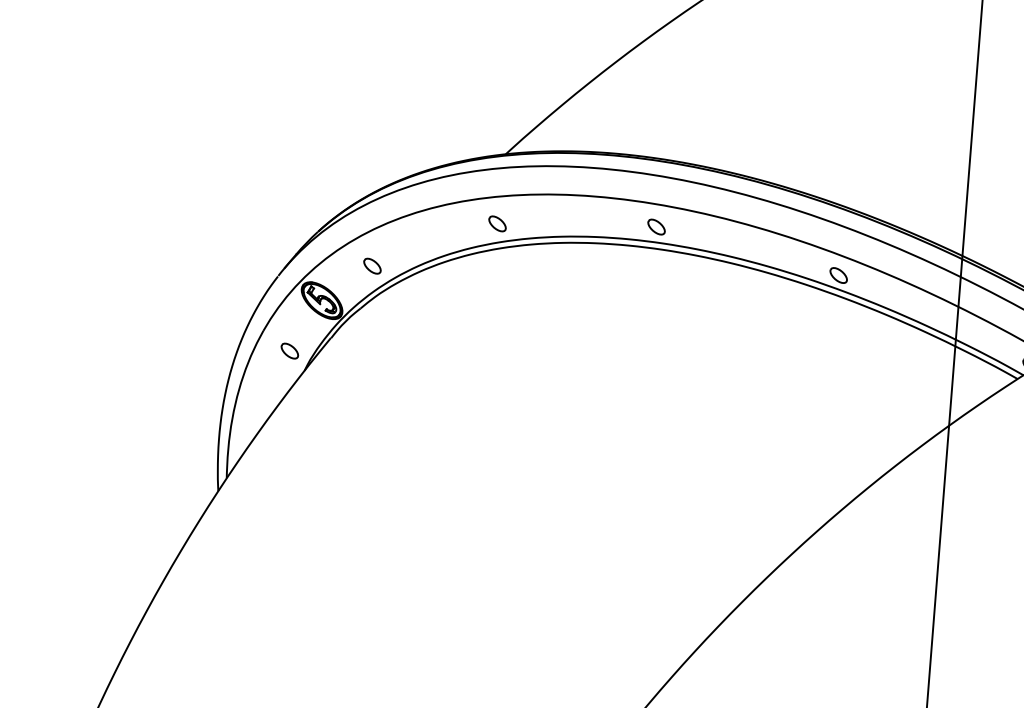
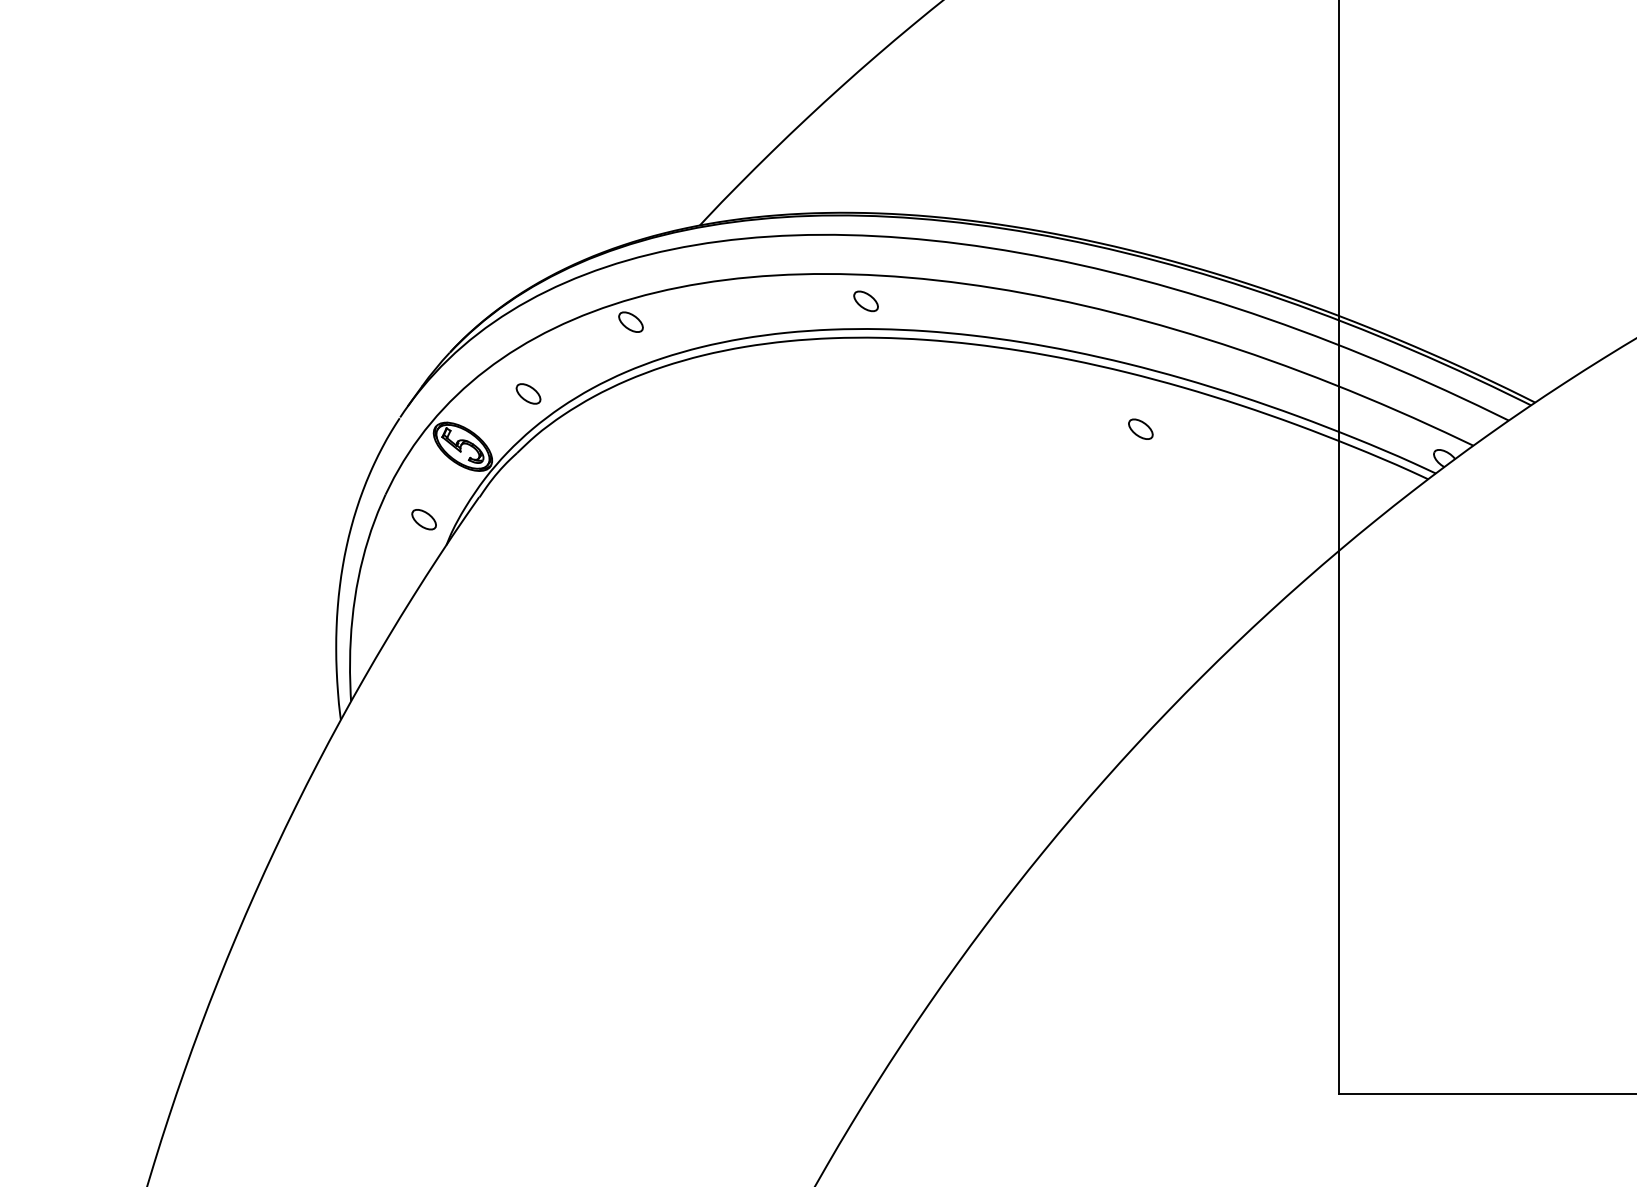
part: (497, 223) -> (630, 321), moved
part: (656, 227) -> (865, 301), moved
part: (838, 274) -> (1140, 428), moved

